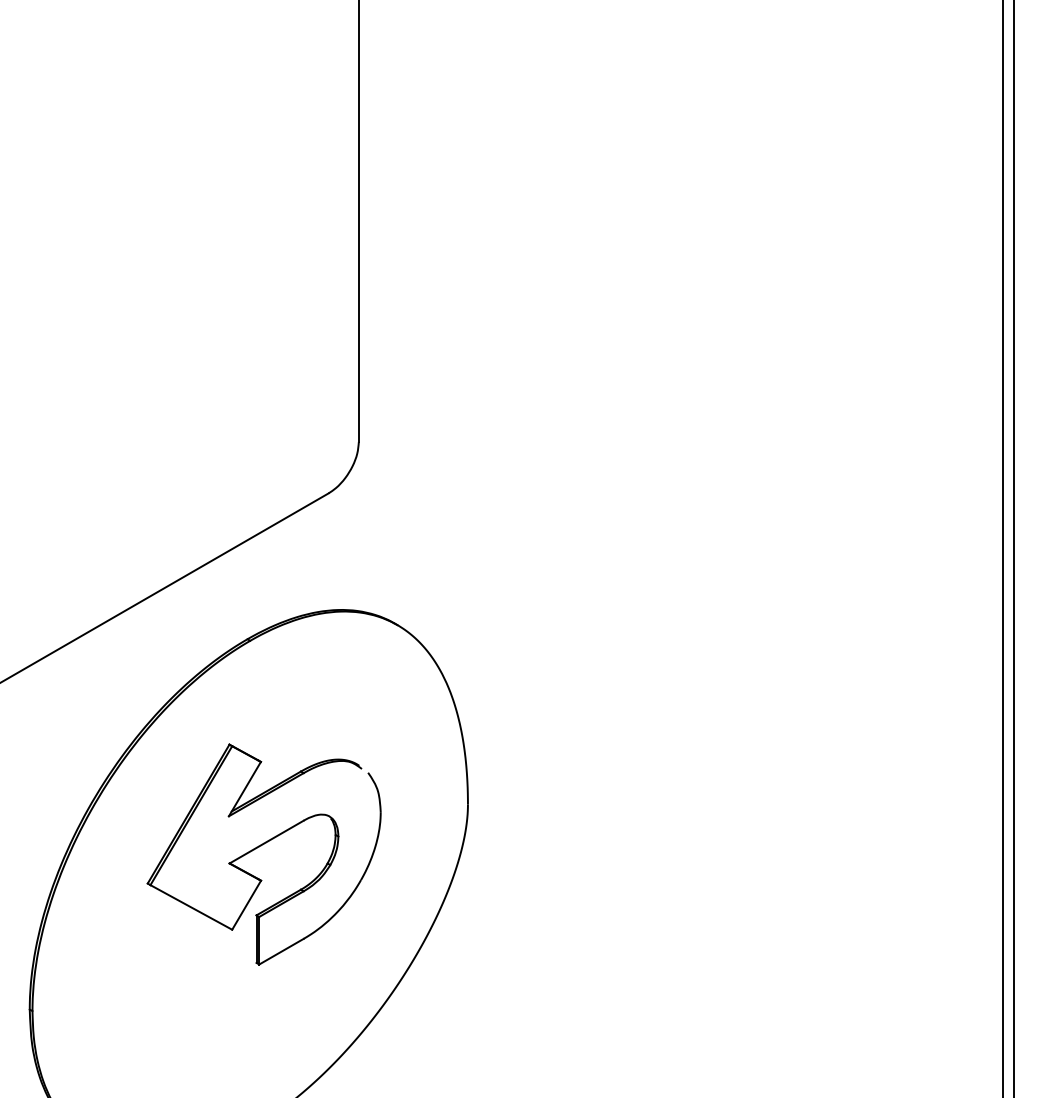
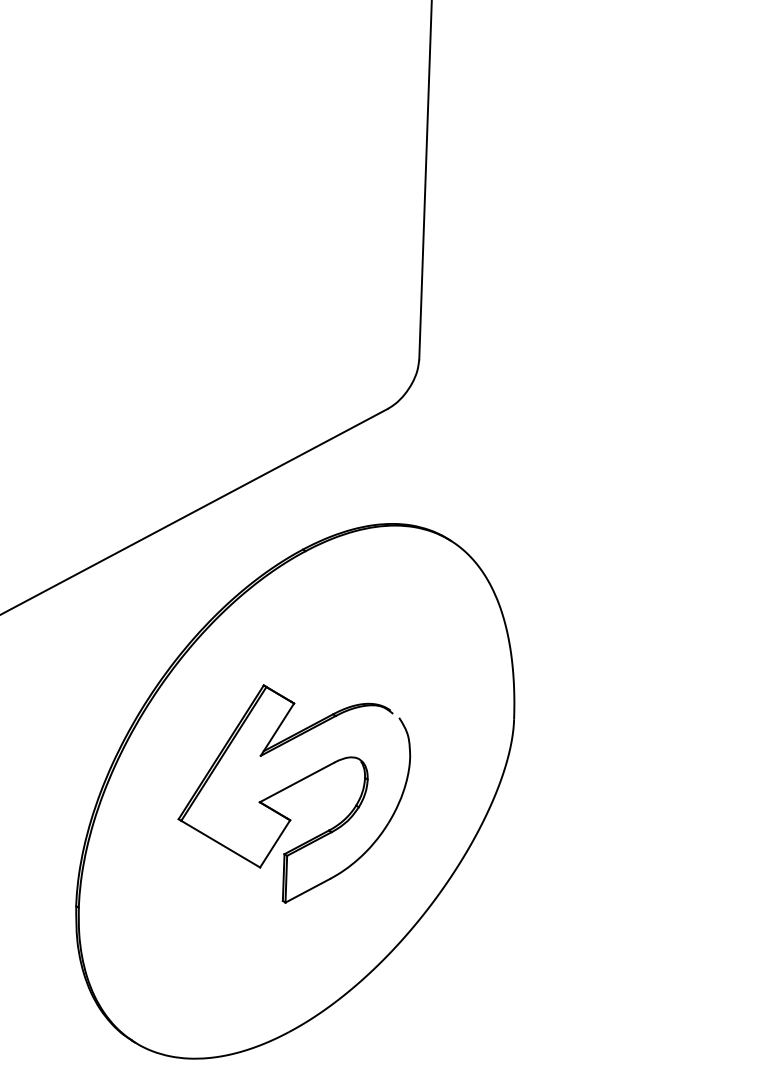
part: (259, 847) -> (289, 787), moved

